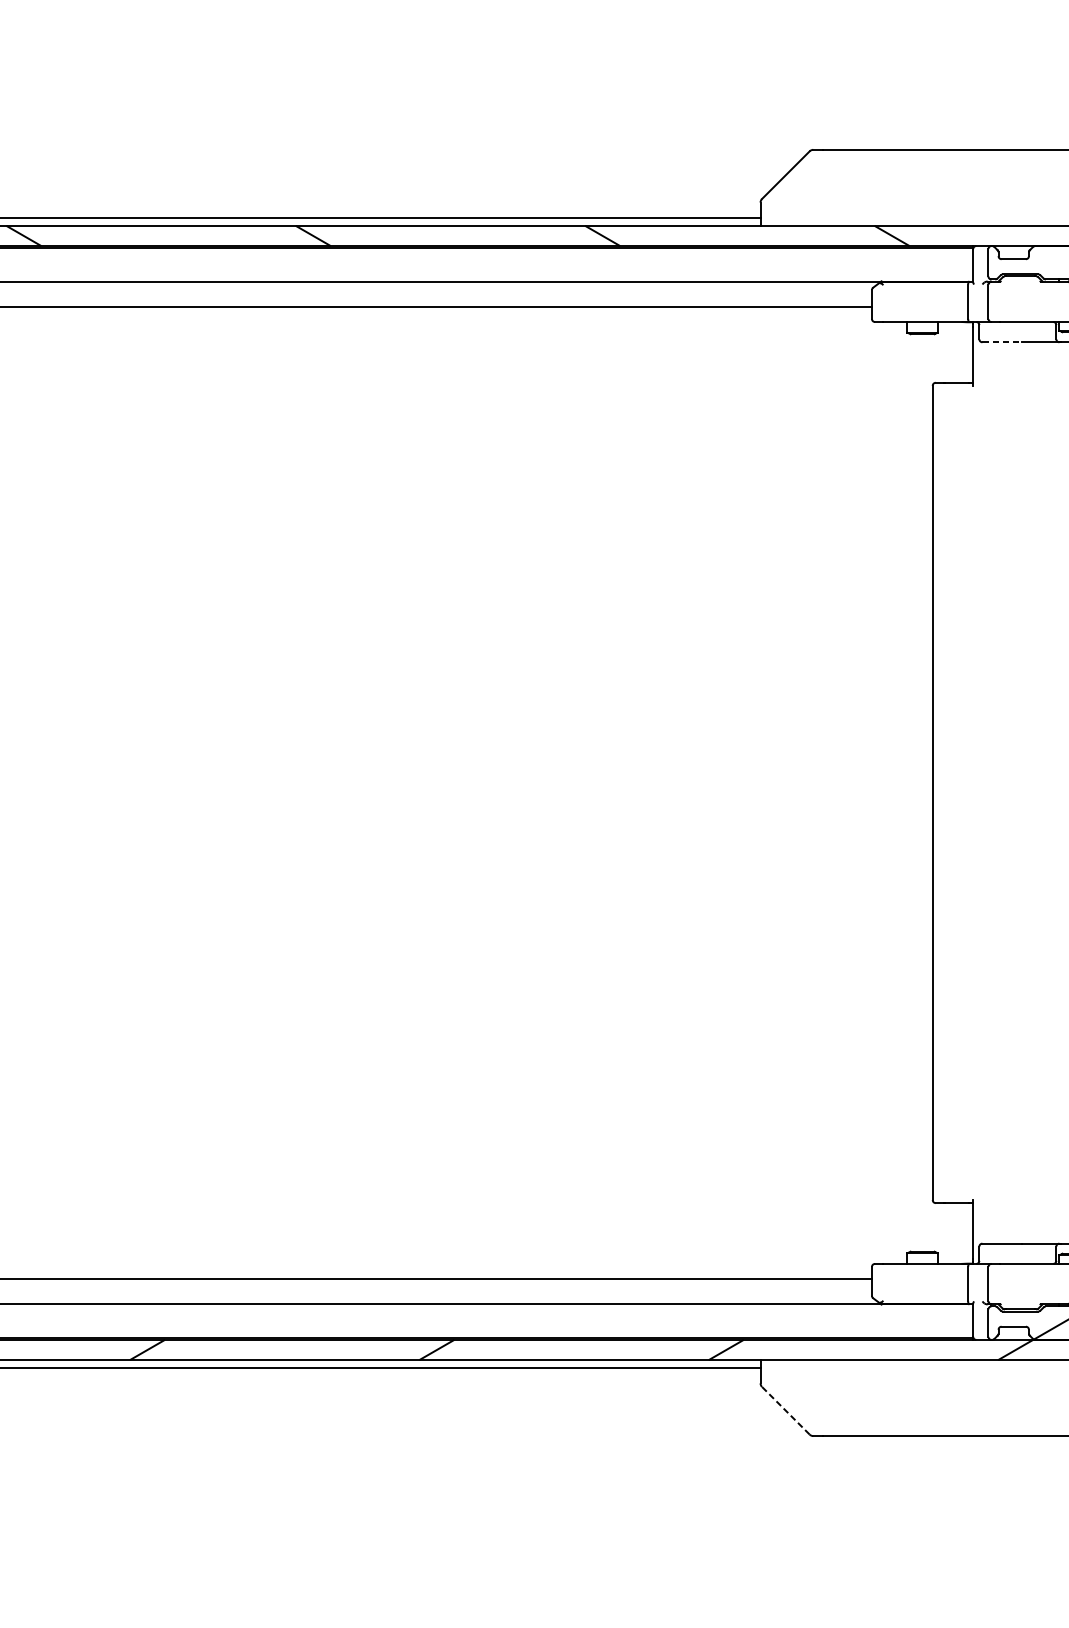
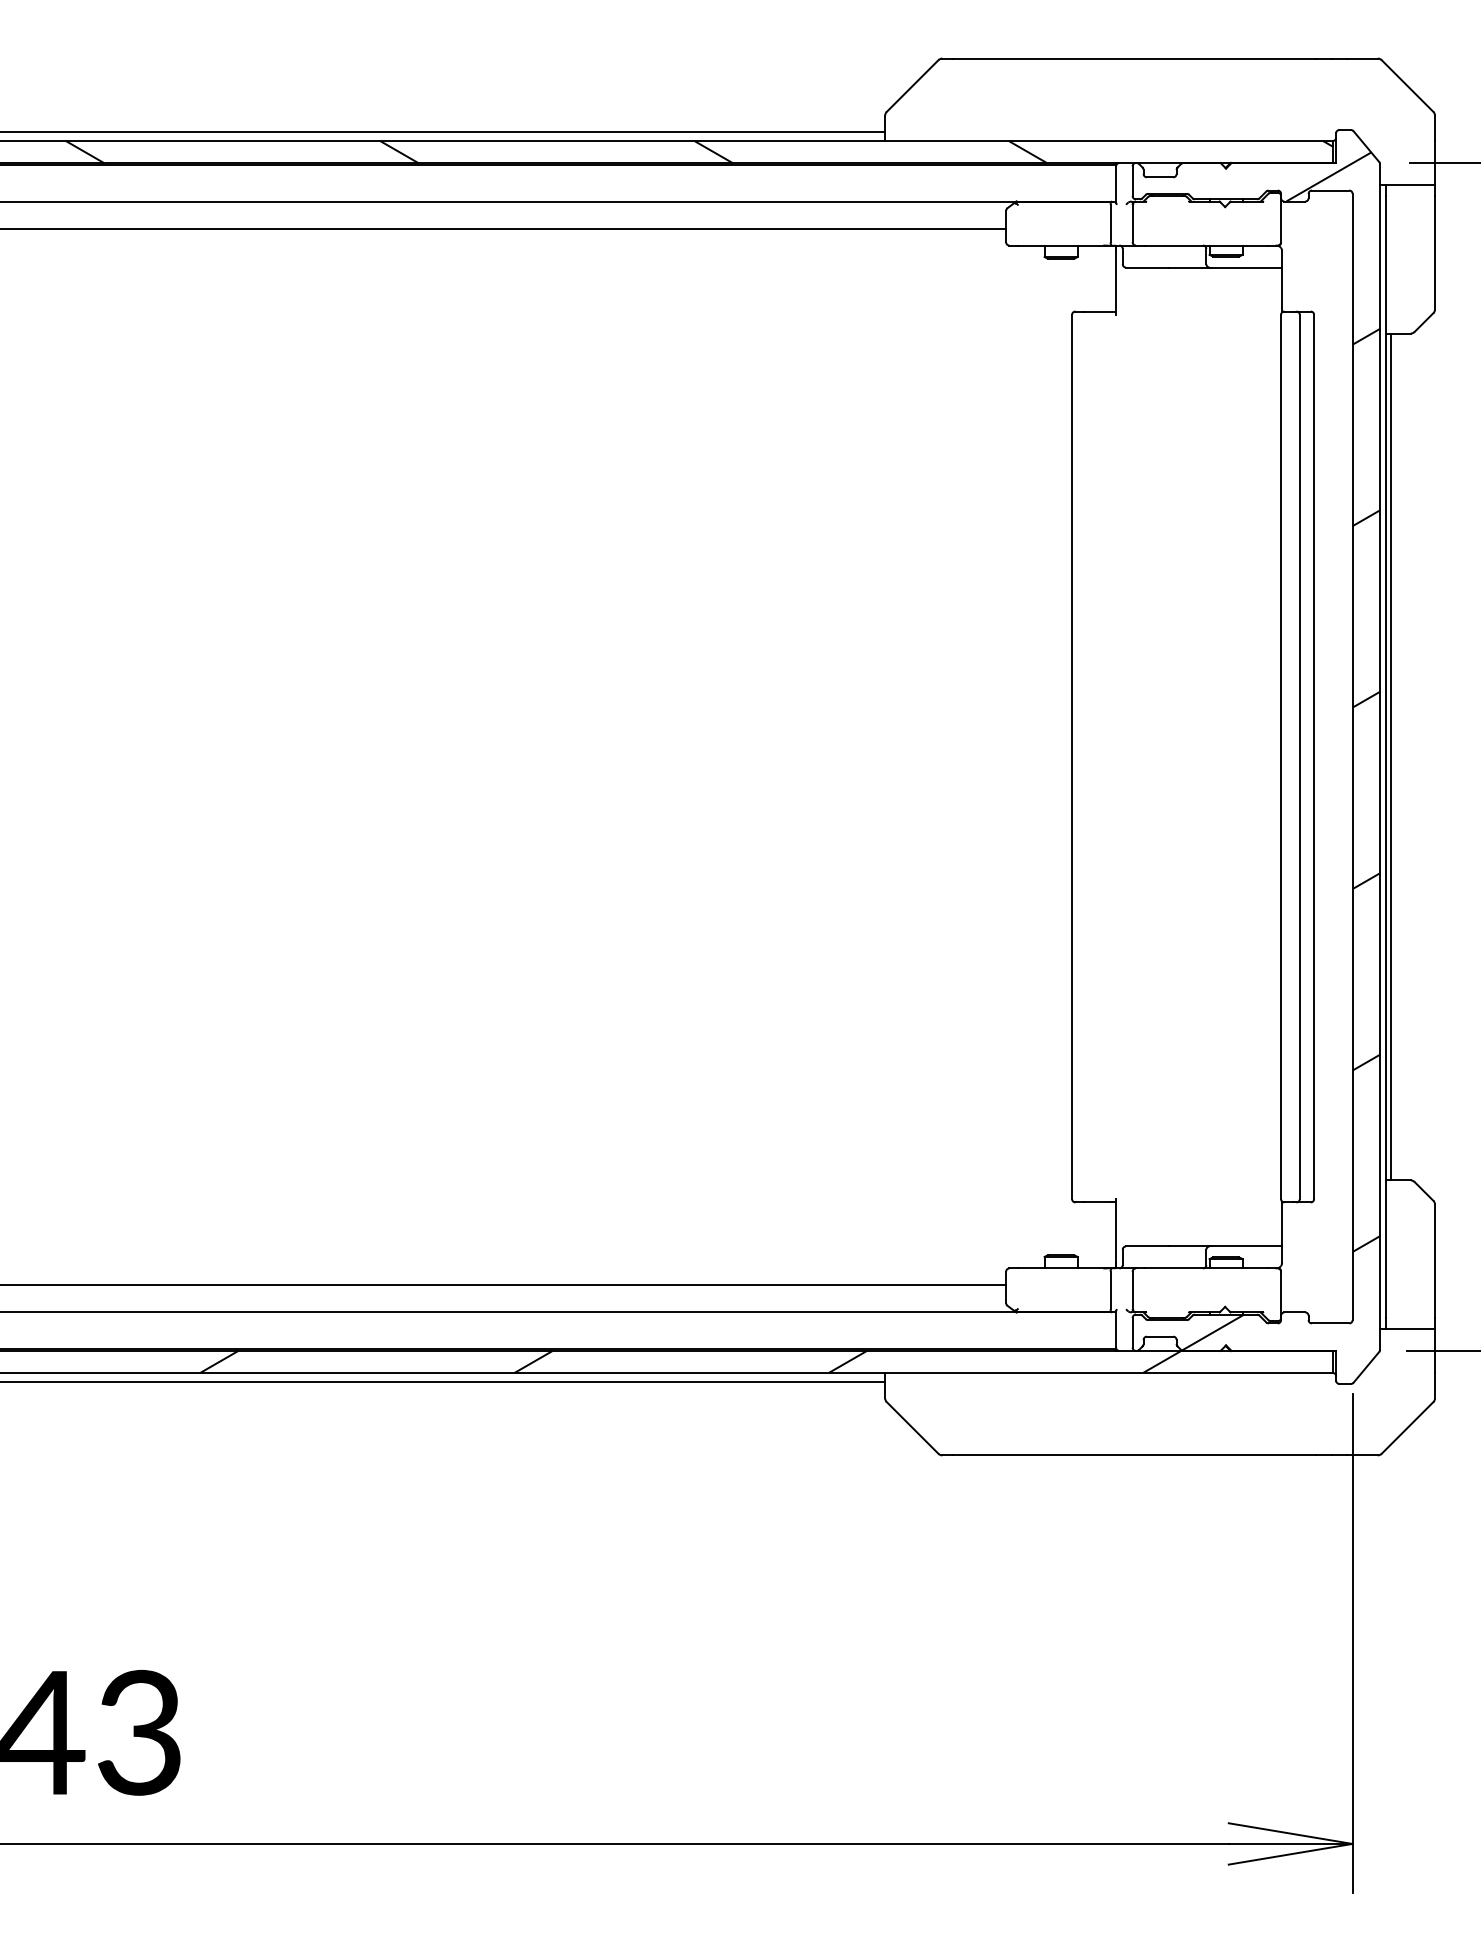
line: (1002, 342) -> (1147, 267), dashed -> solid
line: (785, 1410) -> (912, 1427), dashed -> solid

